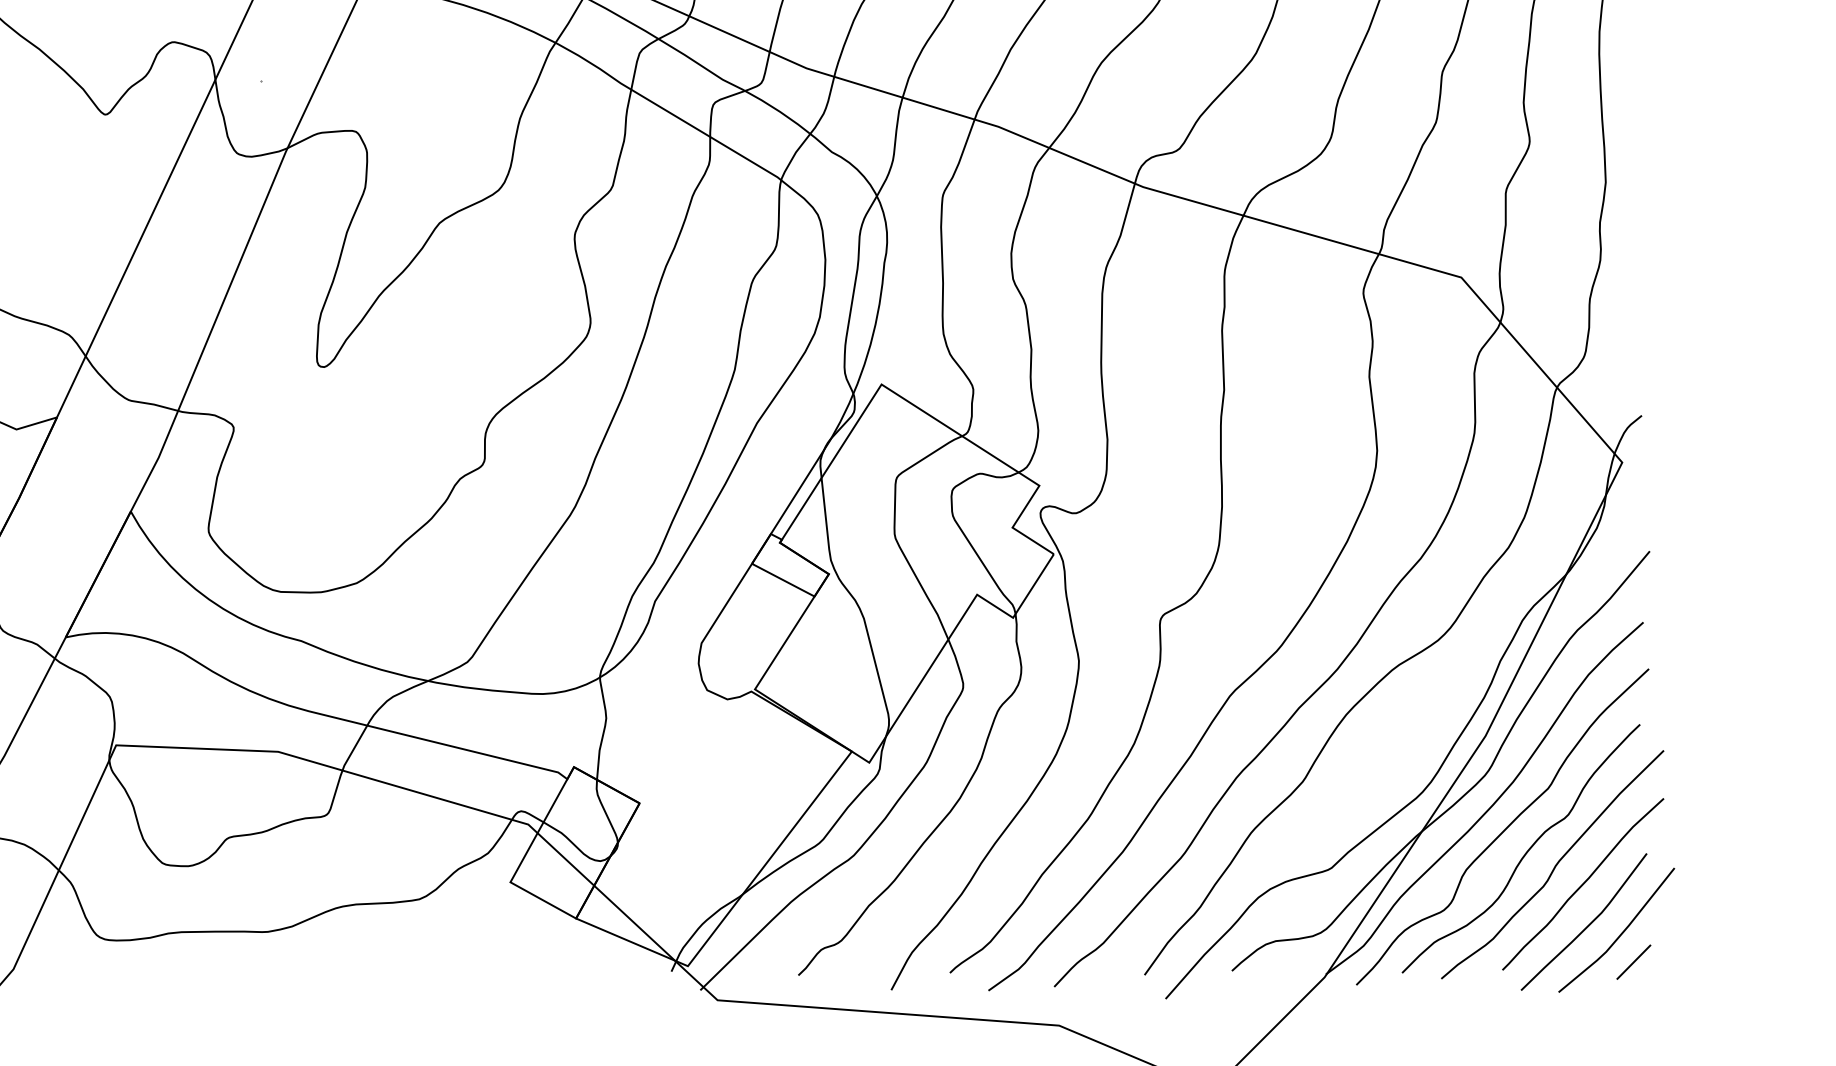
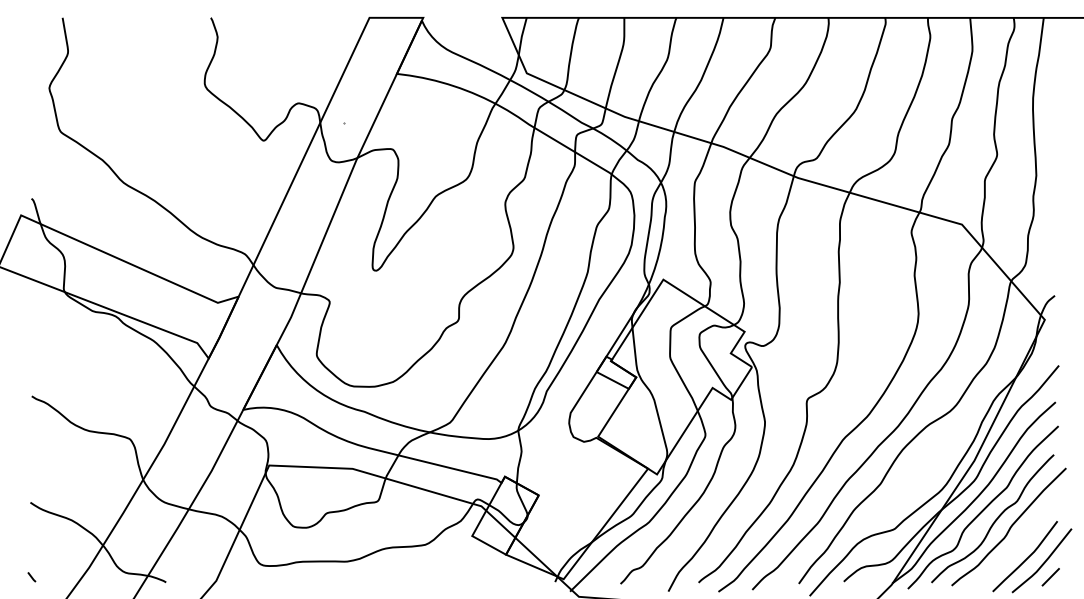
curve: (1582, 883) -> (1024, 536), removed

